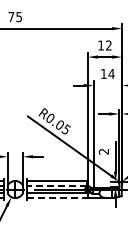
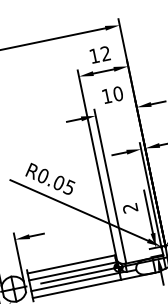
text: (111, 73) -> (117, 93), 14 -> 10
line: (56, 185) -> (72, 271), dashed -> solid
line: (57, 198) -> (77, 289), dashed -> solid

